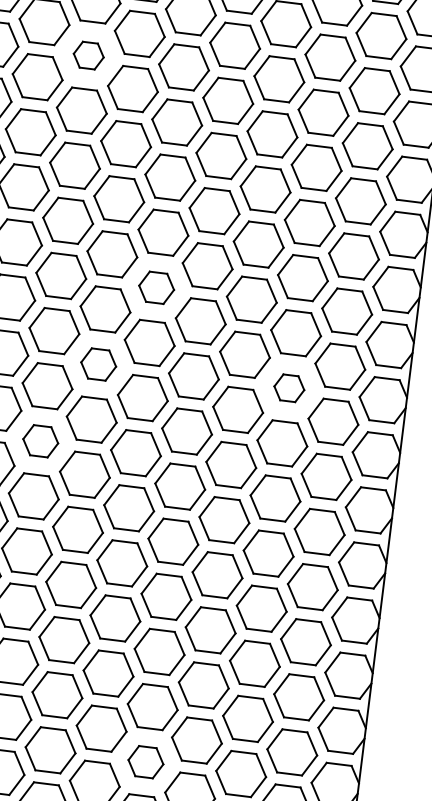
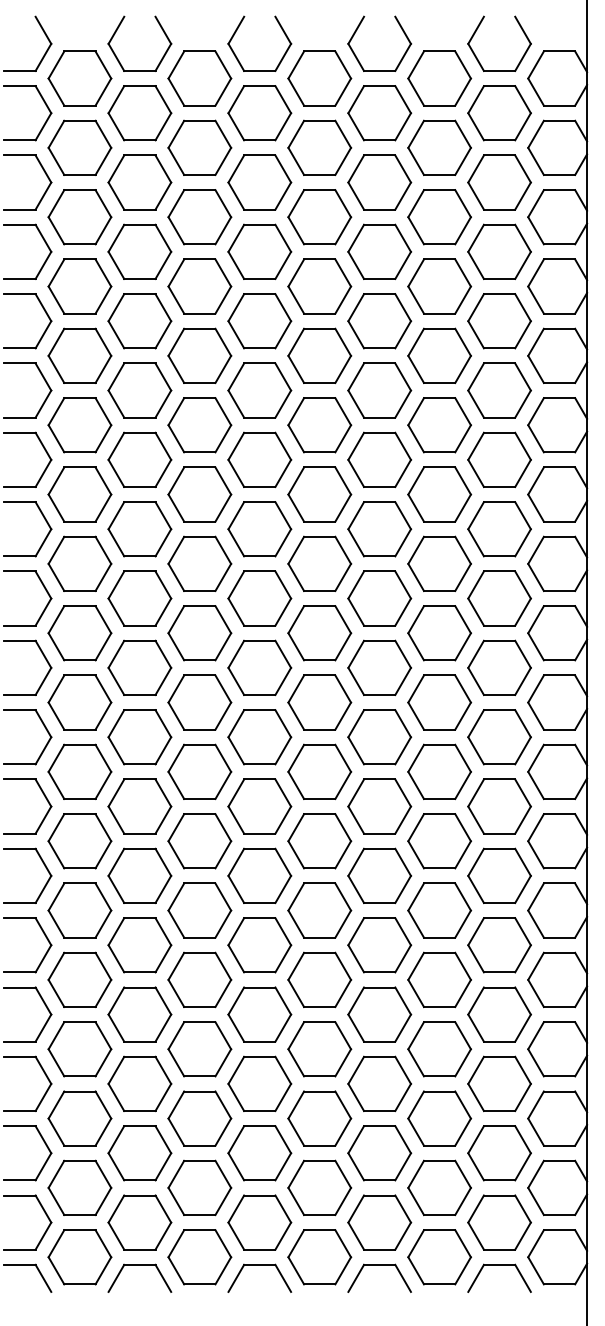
part: (88, 55) -> (139, 321), size x1.67
part: (156, 287) -> (259, 598), size x1.43
part: (98, 364) -> (199, 702), size x1.43
part: (289, 388) -> (439, 702), size x1.67
part: (40, 441) -> (139, 806), size x1.43
part: (145, 761) -> (319, 1187), size x1.43

